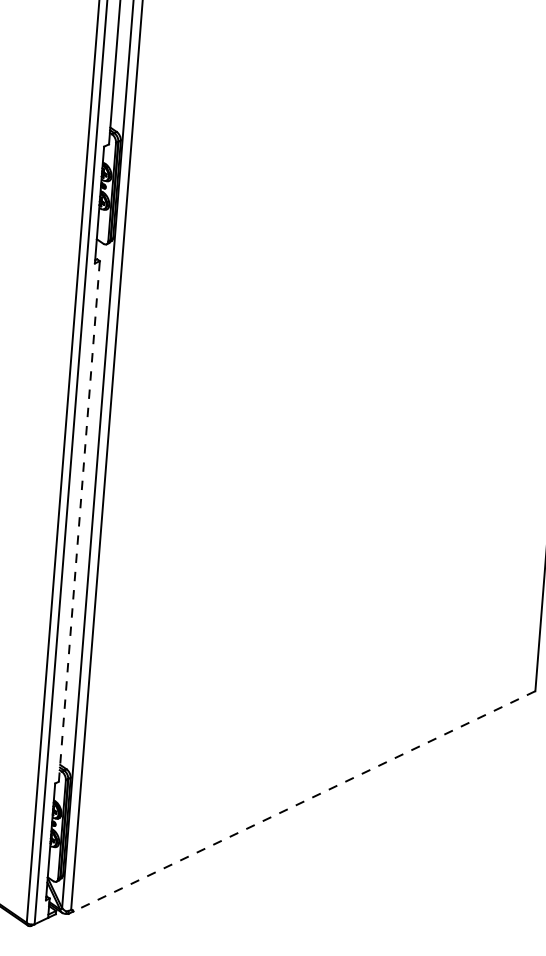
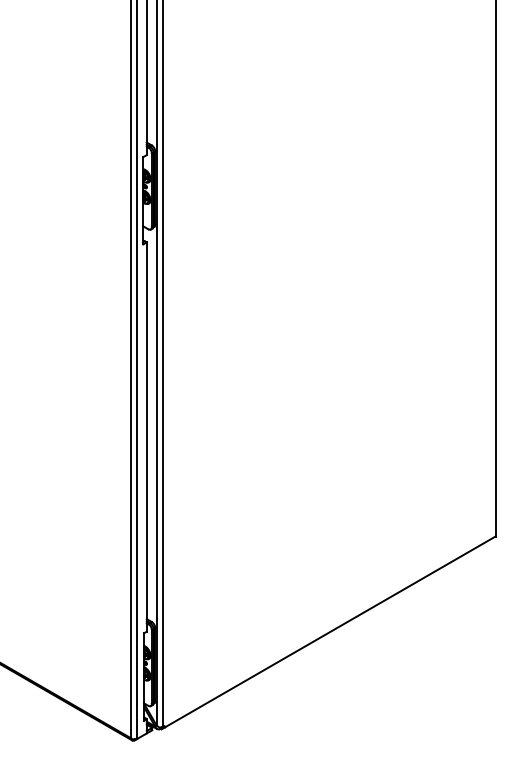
line: (78, 521) -> (146, 437), dashed -> solid
line: (304, 800) -> (330, 631), dashed -> solid

